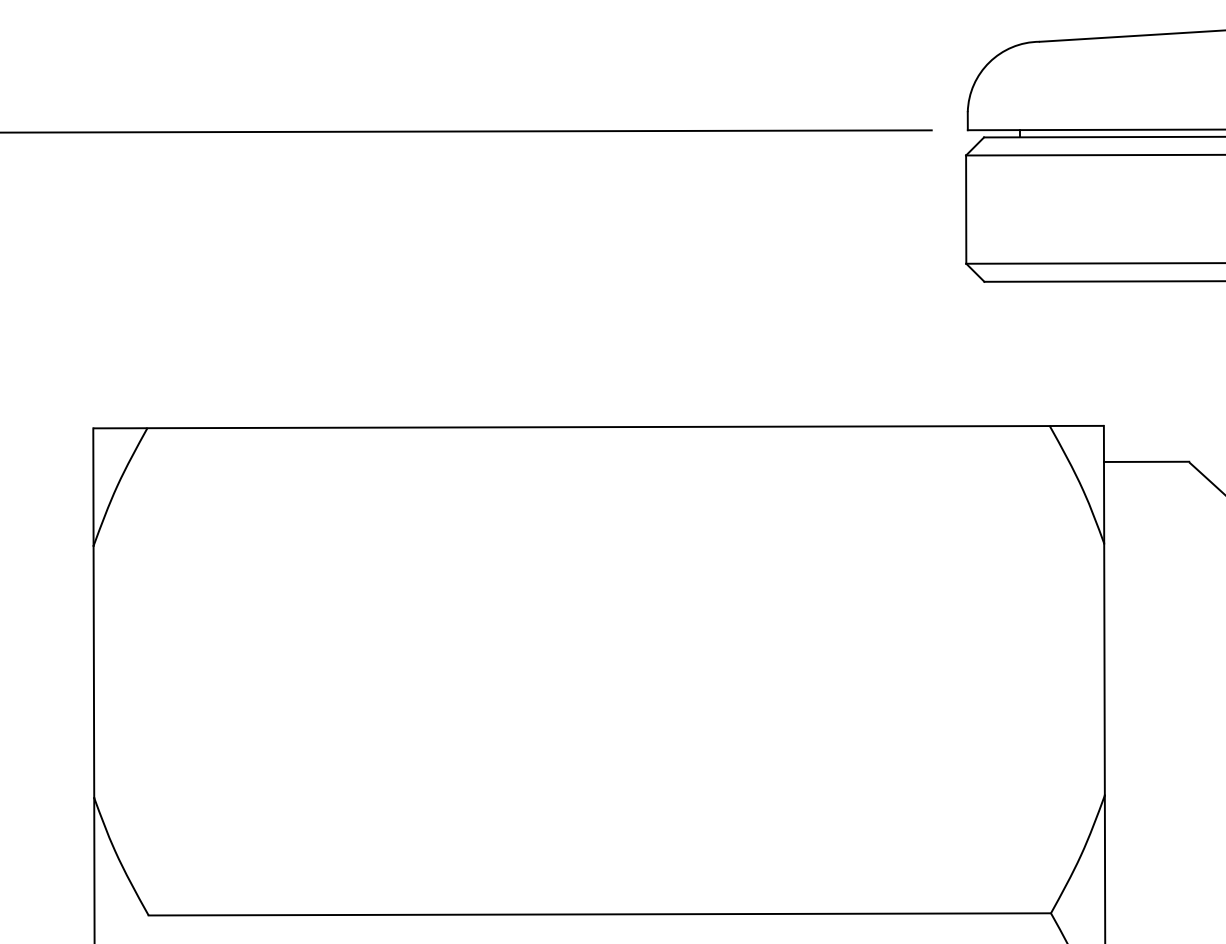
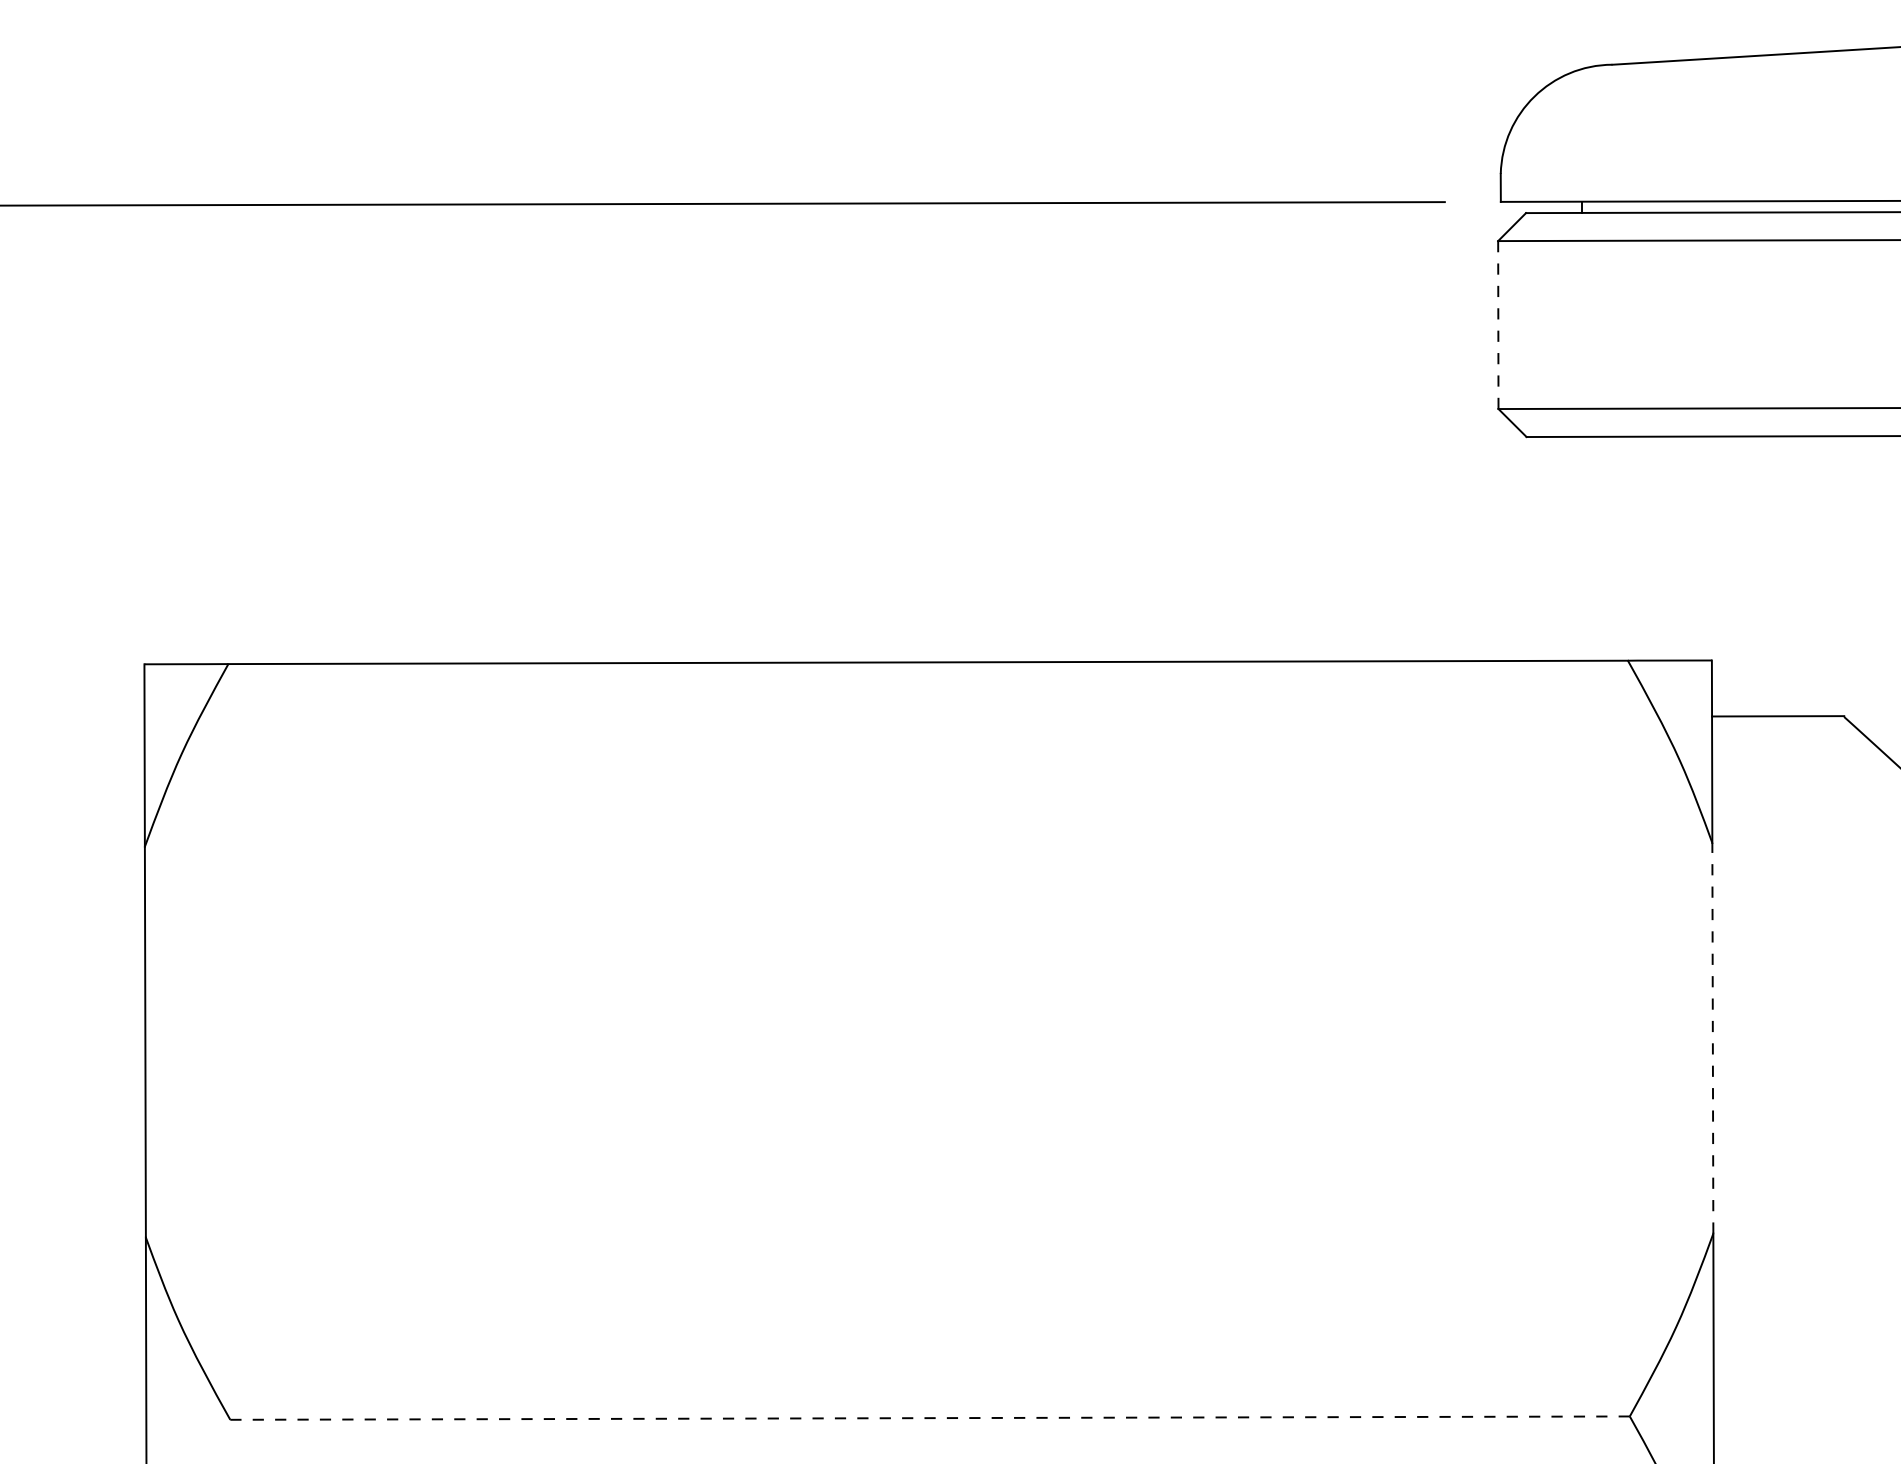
line: (966, 210) -> (1498, 326), solid -> dashed
line: (1104, 669) -> (1712, 1038), solid -> dashed
line: (599, 914) -> (929, 1418), solid -> dashed

